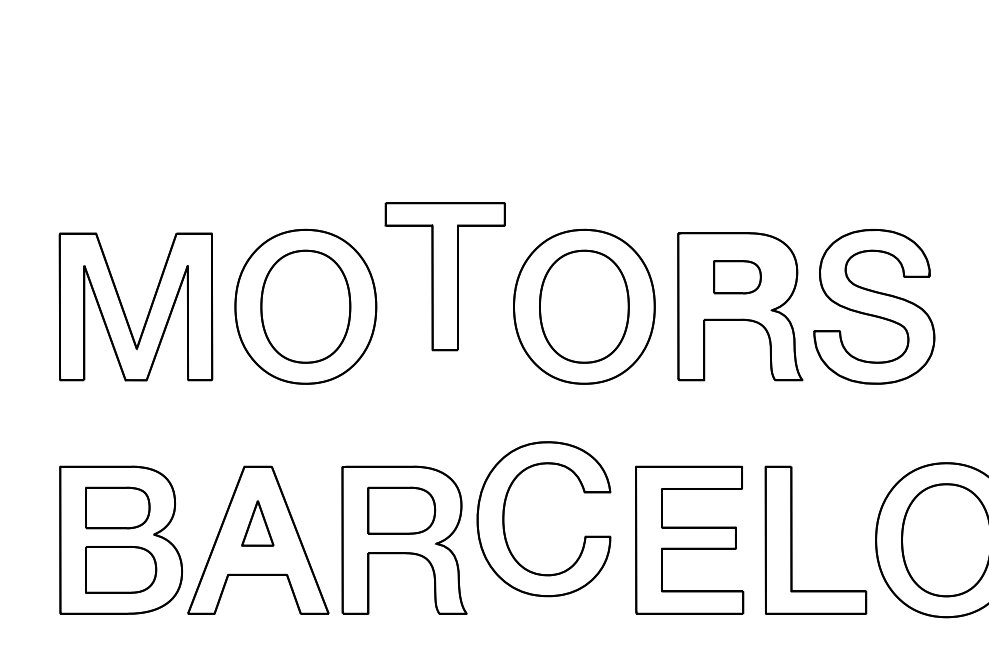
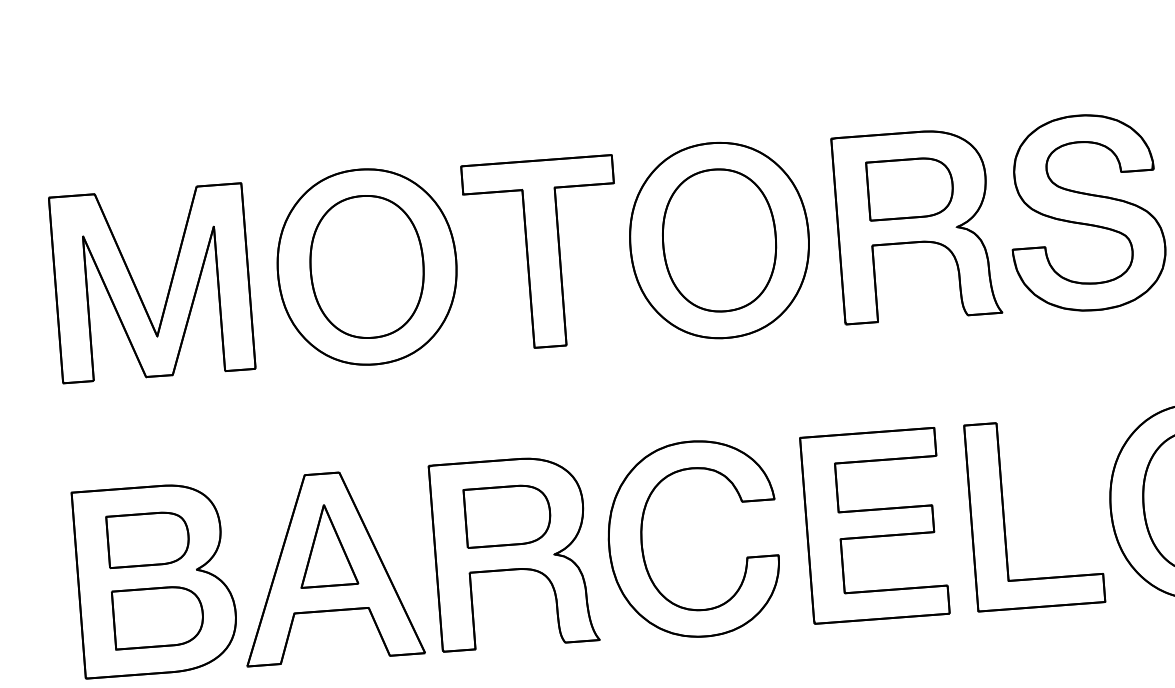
part: (444, 276) -> (542, 253), moved
part: (737, 277) -> (910, 188), size x1.43
part: (504, 519) -> (643, 543), moved
part: (257, 523) -> (326, 545), size x1.43

